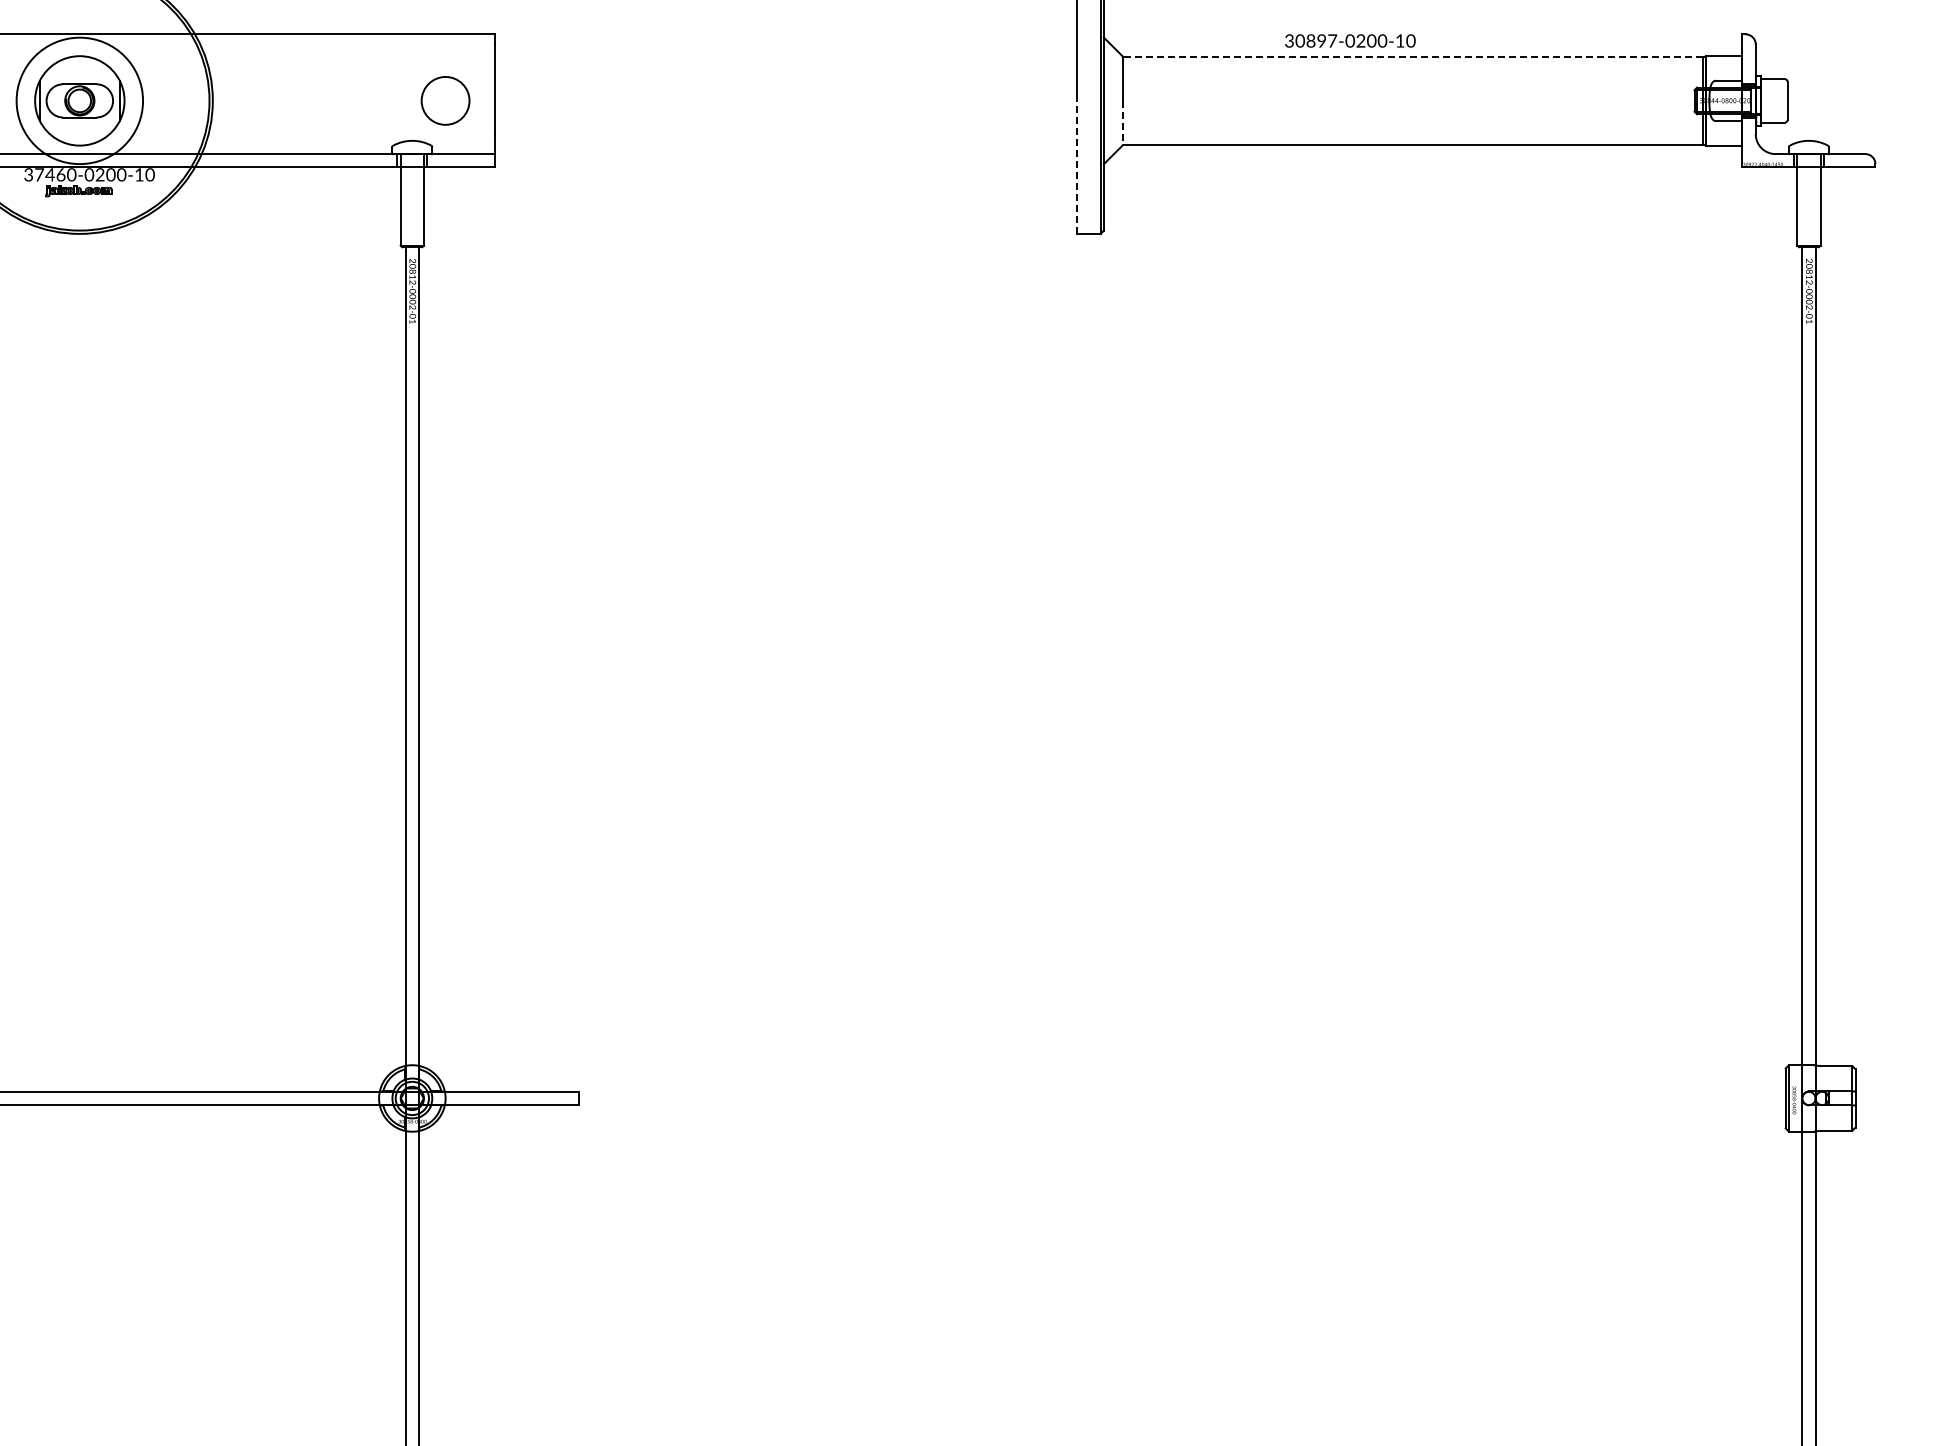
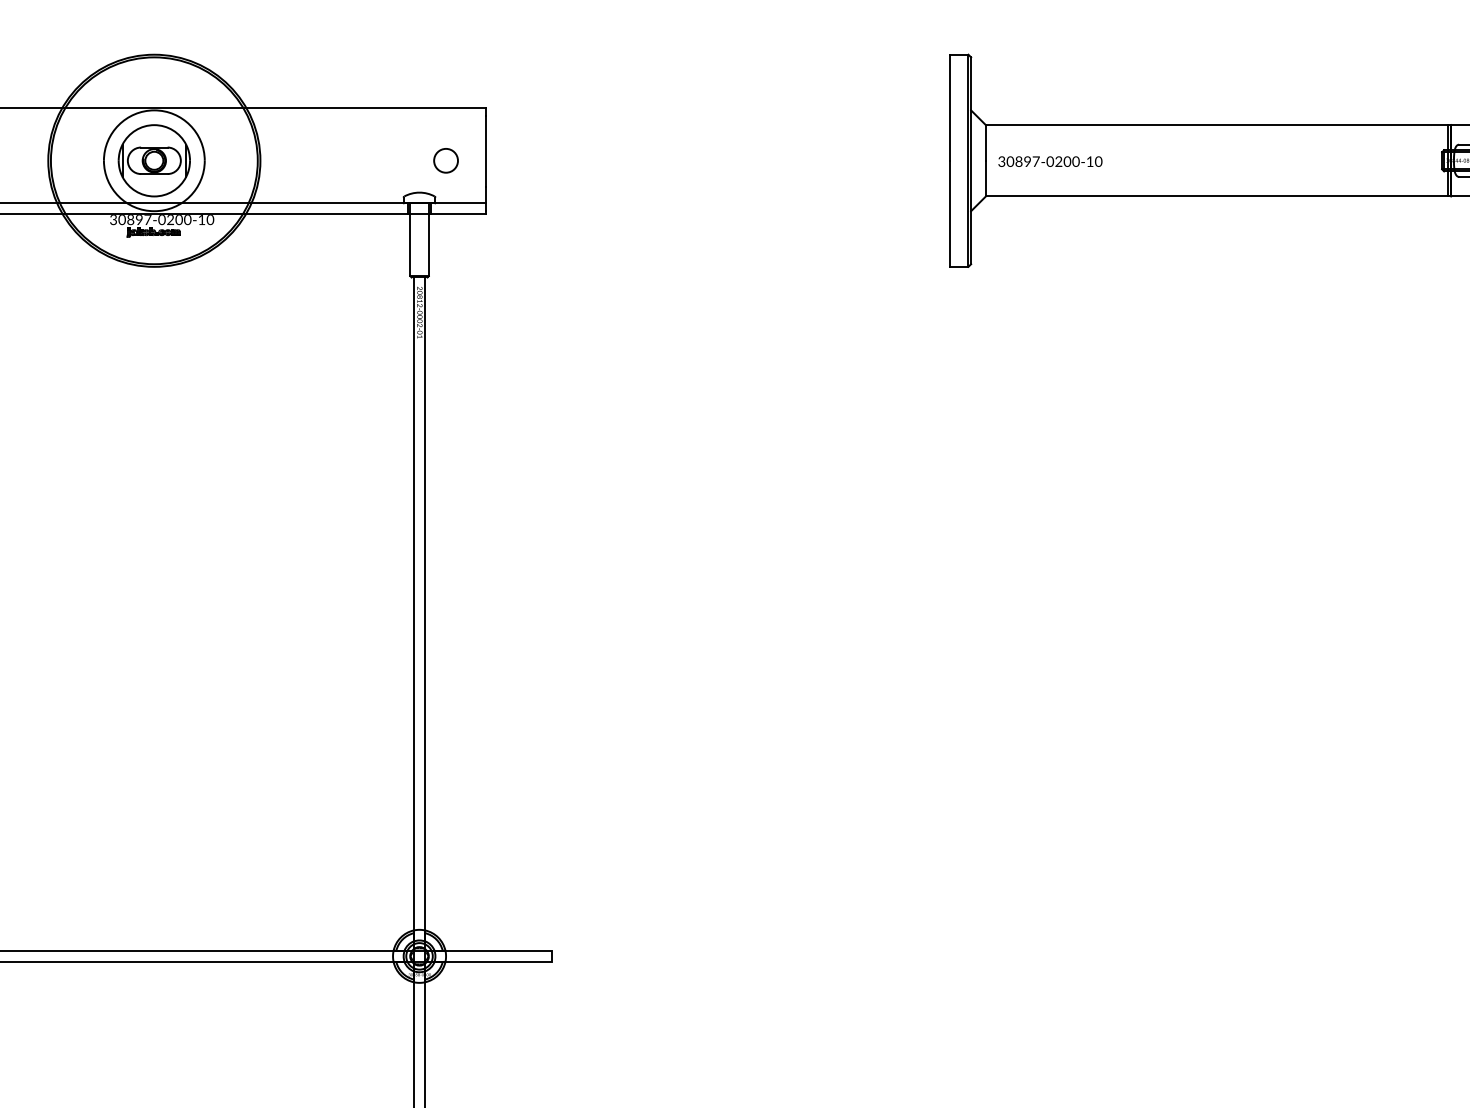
text: (1350, 40) -> (1050, 161), moved
line: (1412, 56) -> (1217, 125), dashed -> solid
circle: (445, 100) -> (445, 160), size x0.62
line: (1122, 123) -> (985, 178), dashed -> solid
line: (1077, 167) -> (950, 213), dashed -> solid
text: (55, 174) -> (134, 219), 37460-0200-10 -> 30897-0200-10

